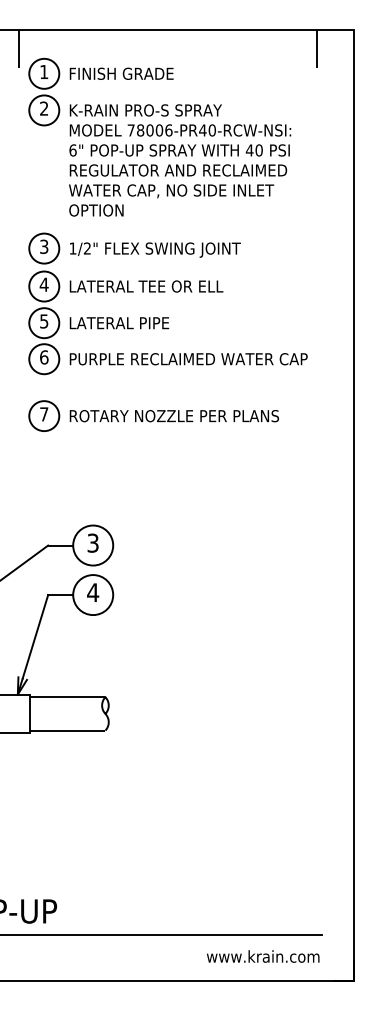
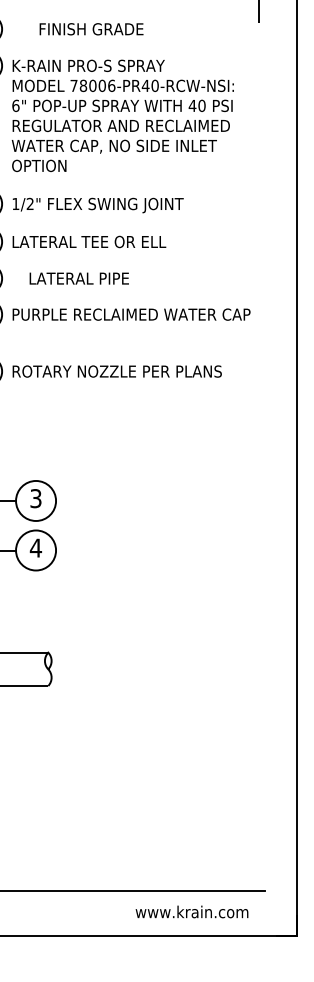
text: (121, 73) -> (91, 28), moved
text: (119, 323) -> (79, 278), moved
text: (263, 956) -> (192, 911), moved

